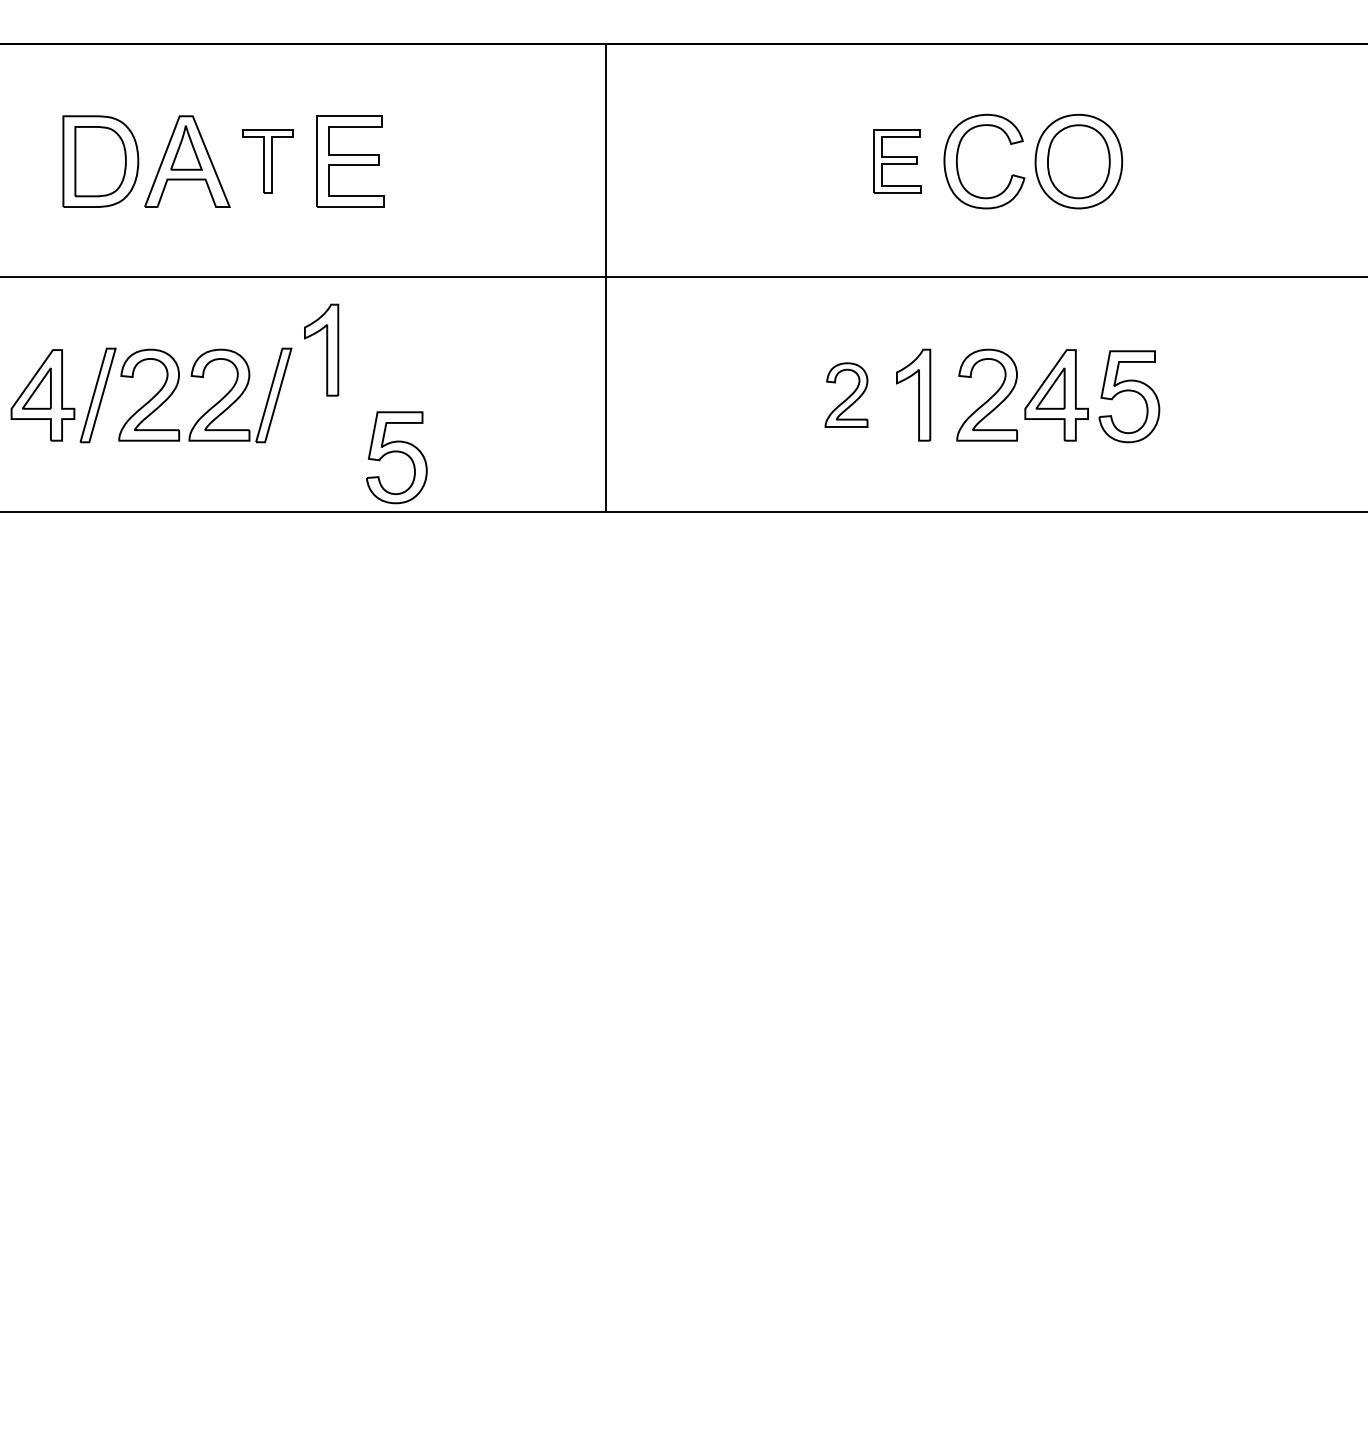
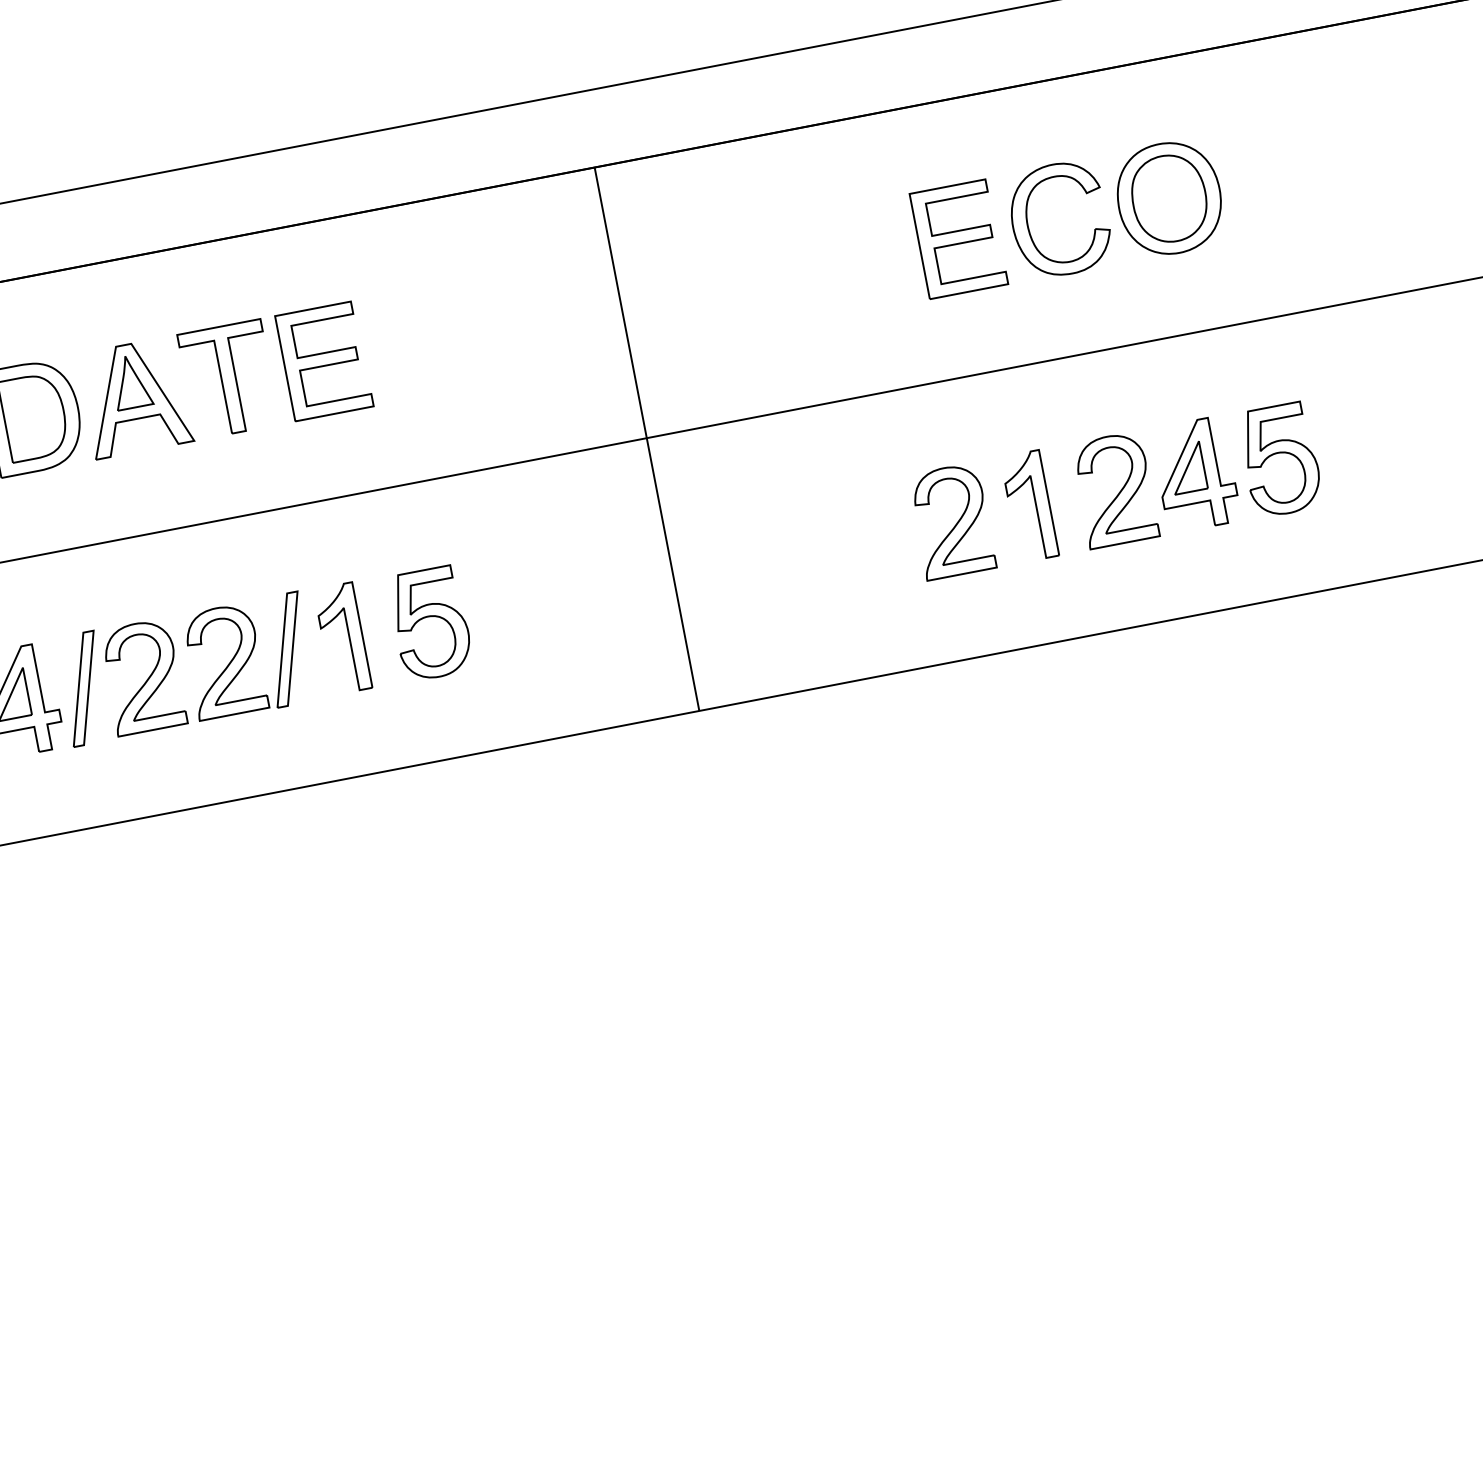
part: (267, 161) -> (228, 379), size x1.43
part: (897, 161) -> (958, 238), size x1.43
part: (321, 349) -> (342, 637), moved
part: (846, 394) -> (951, 520), size x1.43
part: (396, 457) -> (430, 623), moved

